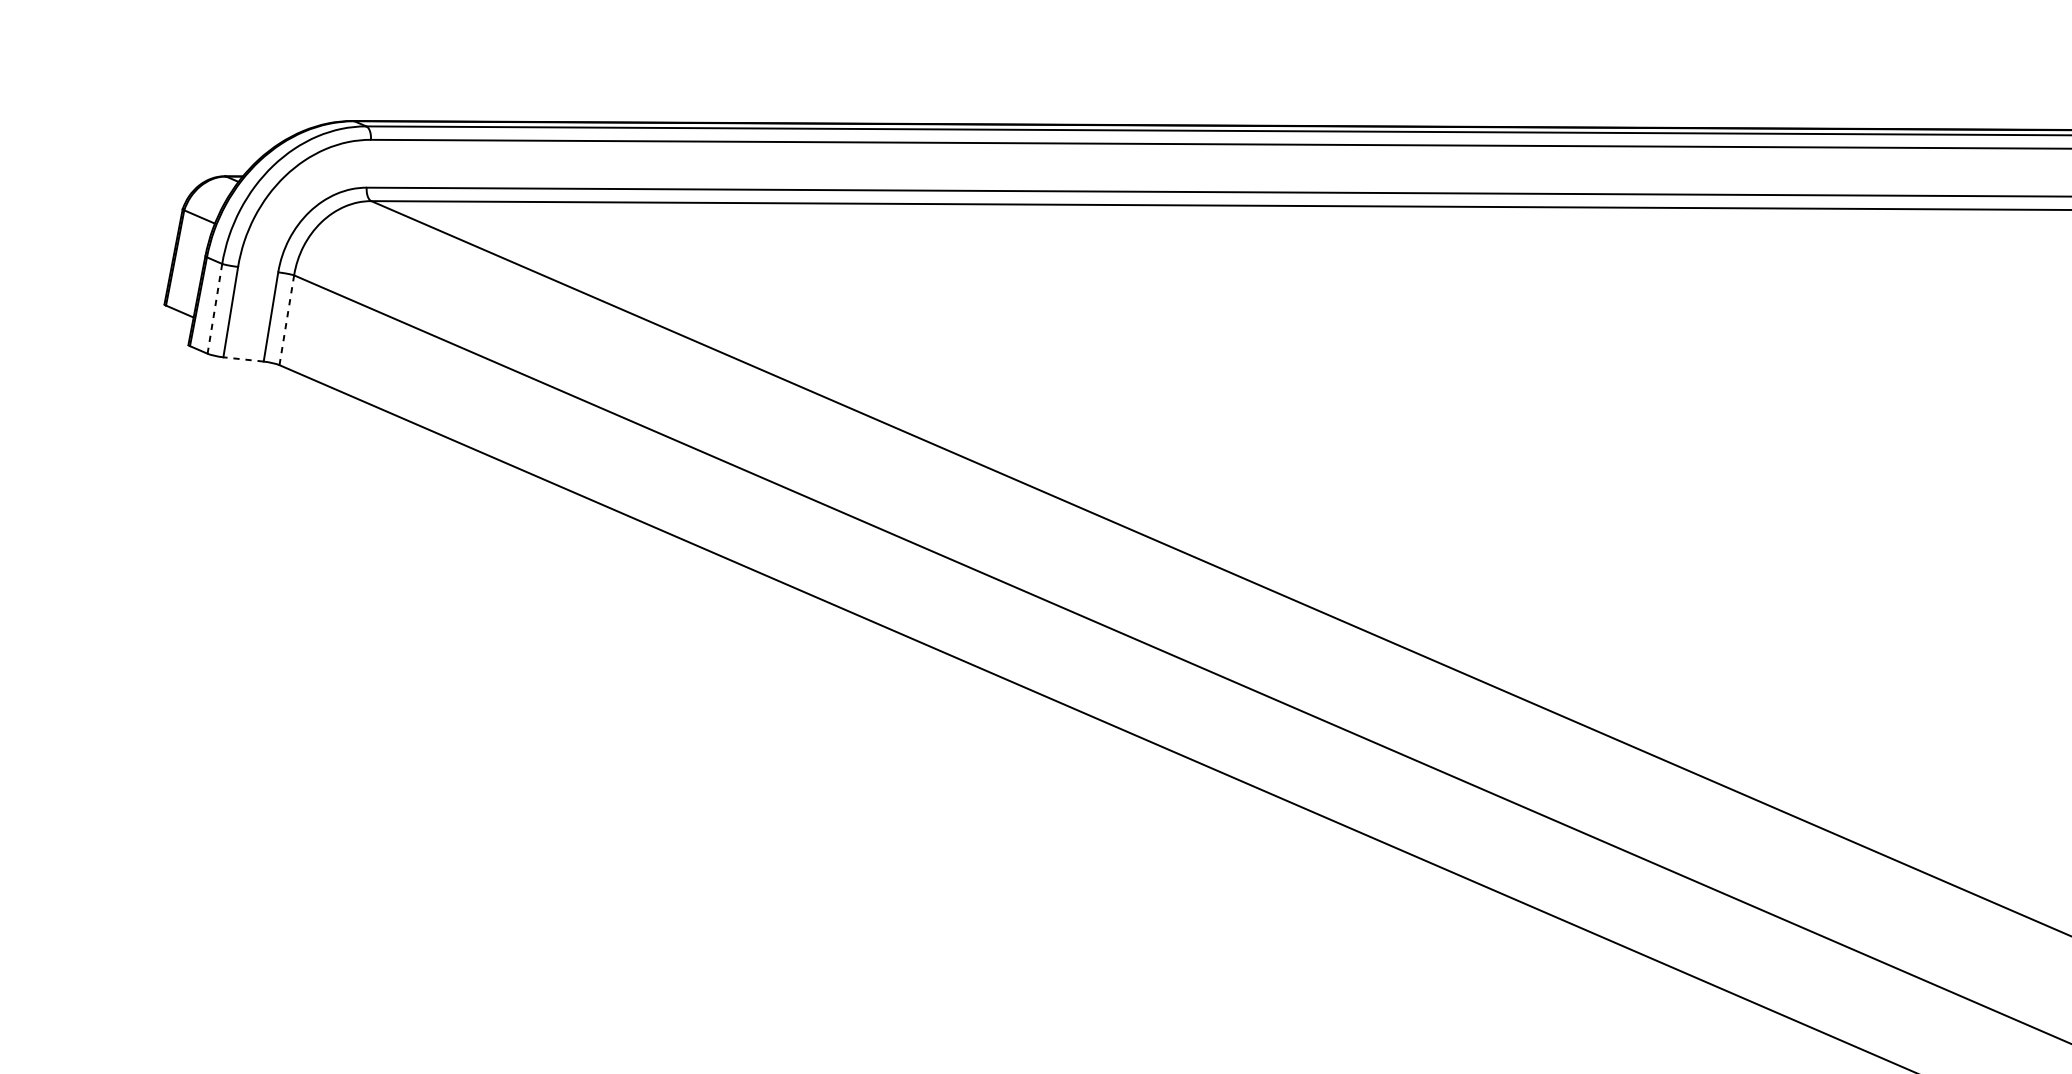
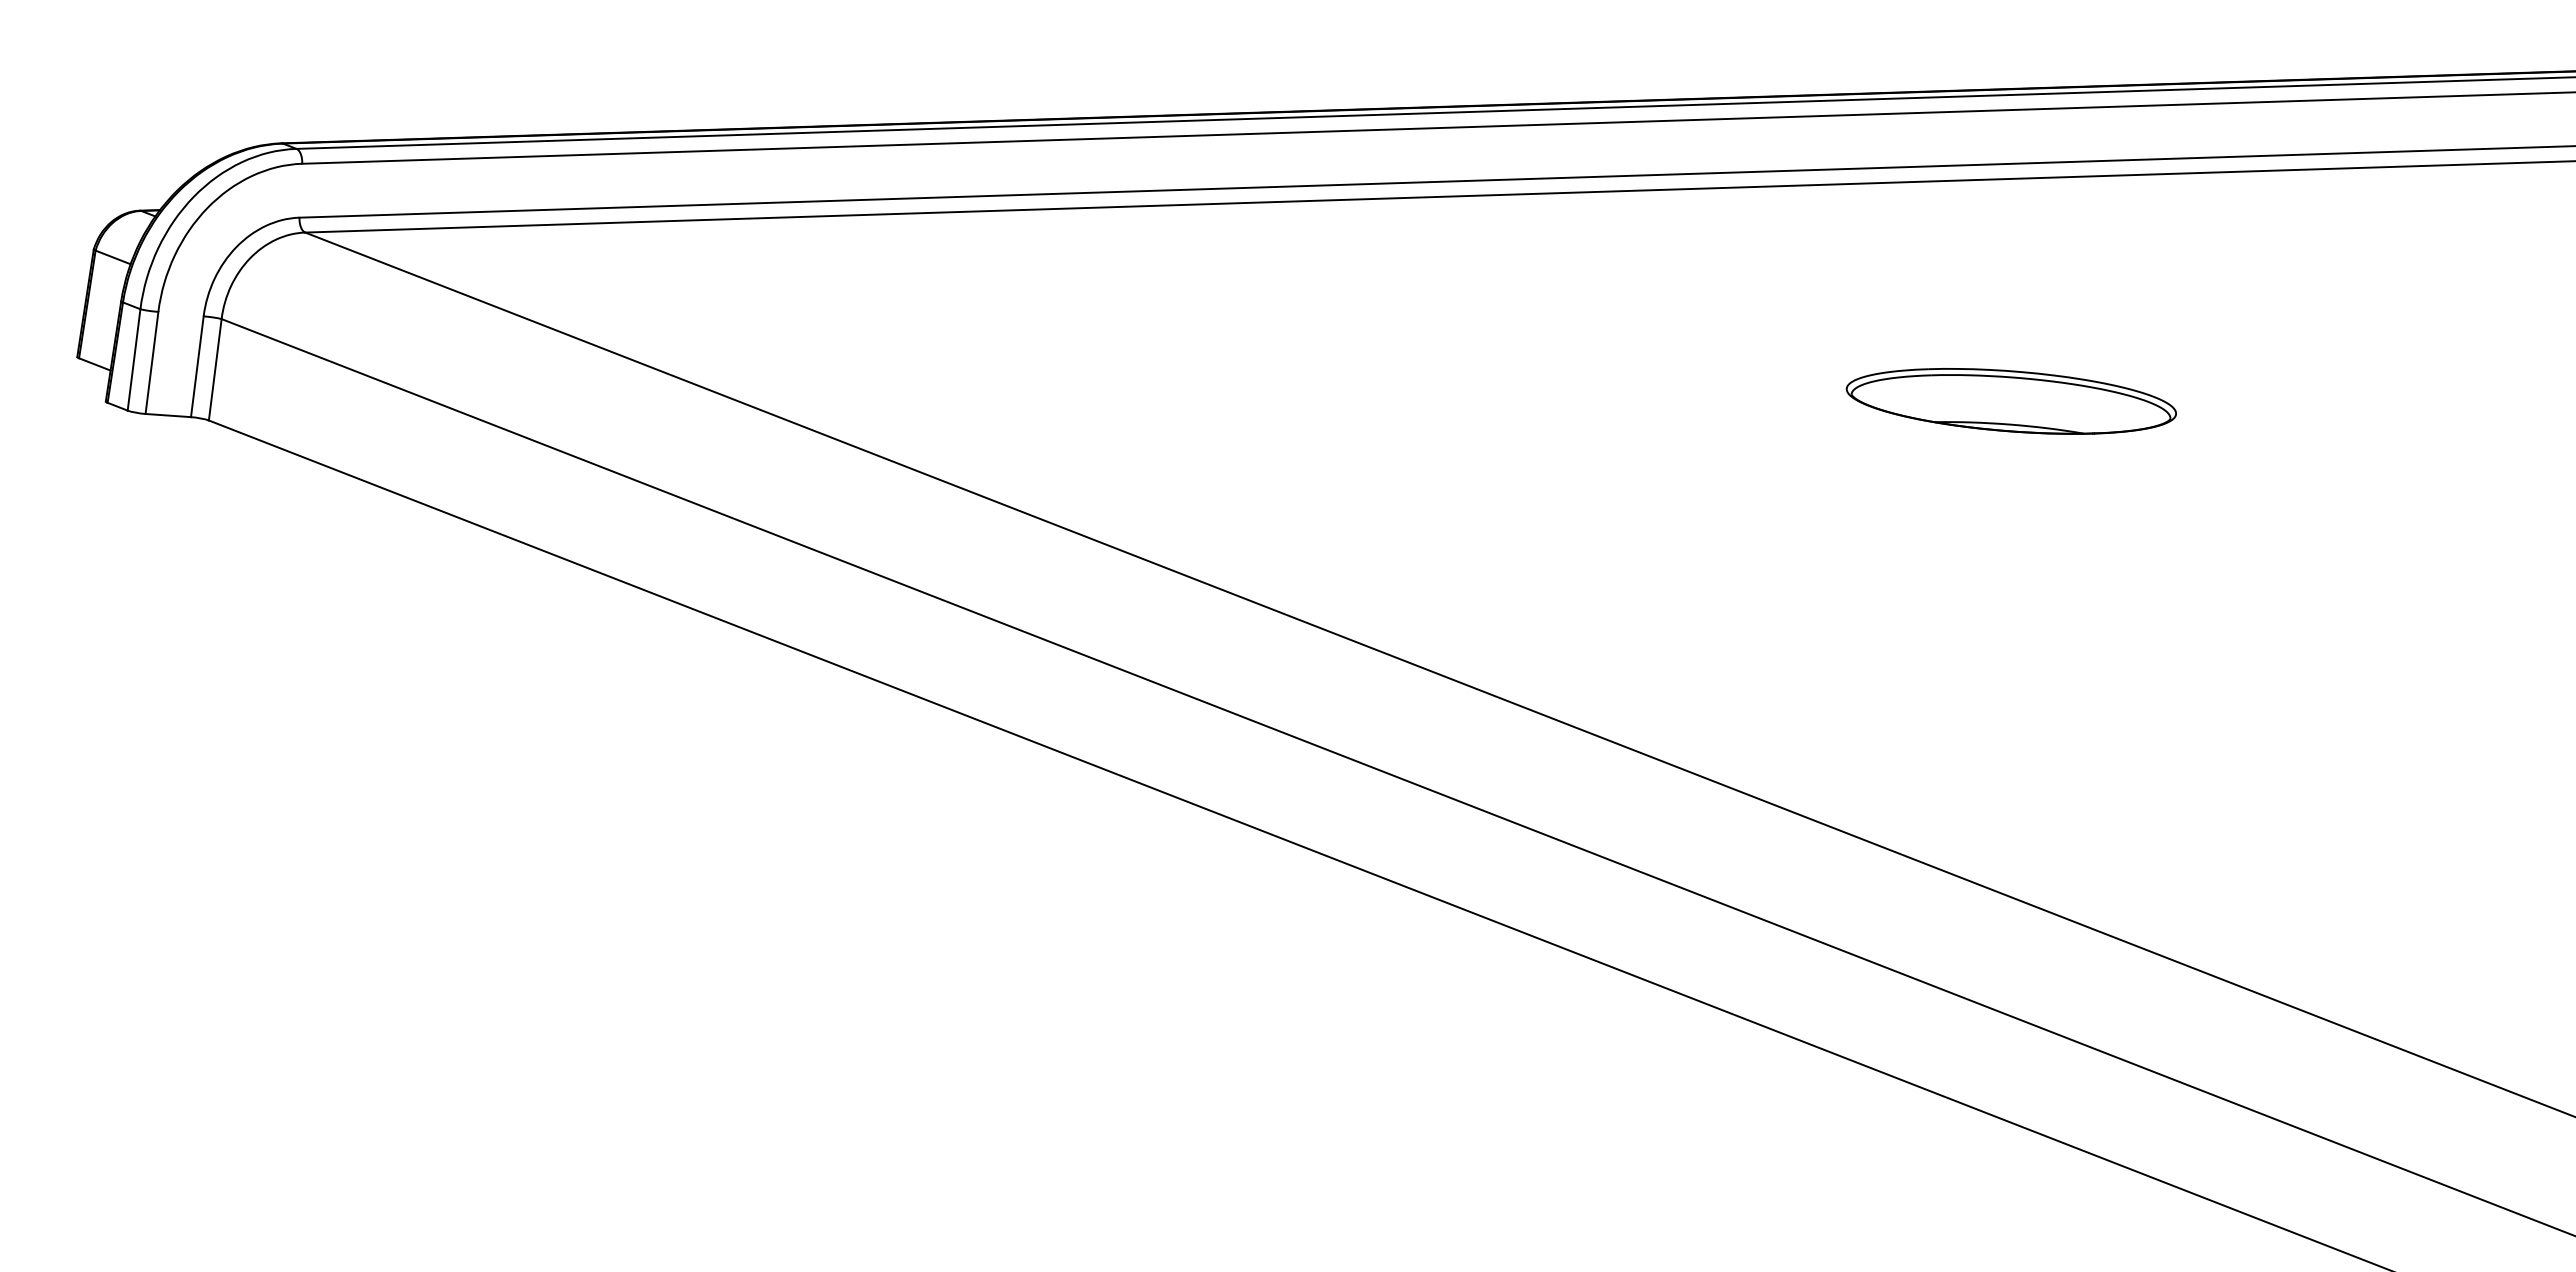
line: (215, 309) -> (134, 360), dashed -> solid
line: (287, 320) -> (215, 369), dashed -> solid
line: (243, 359) -> (168, 415), dashed -> solid
part: (1882, 407) -> (2010, 401), added

